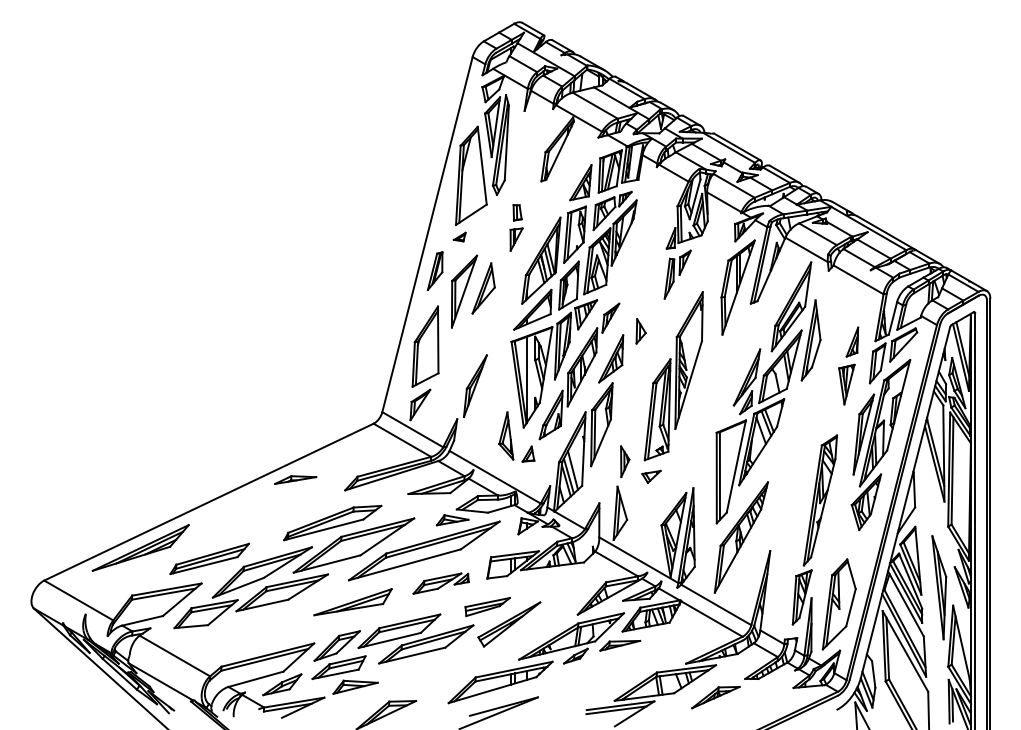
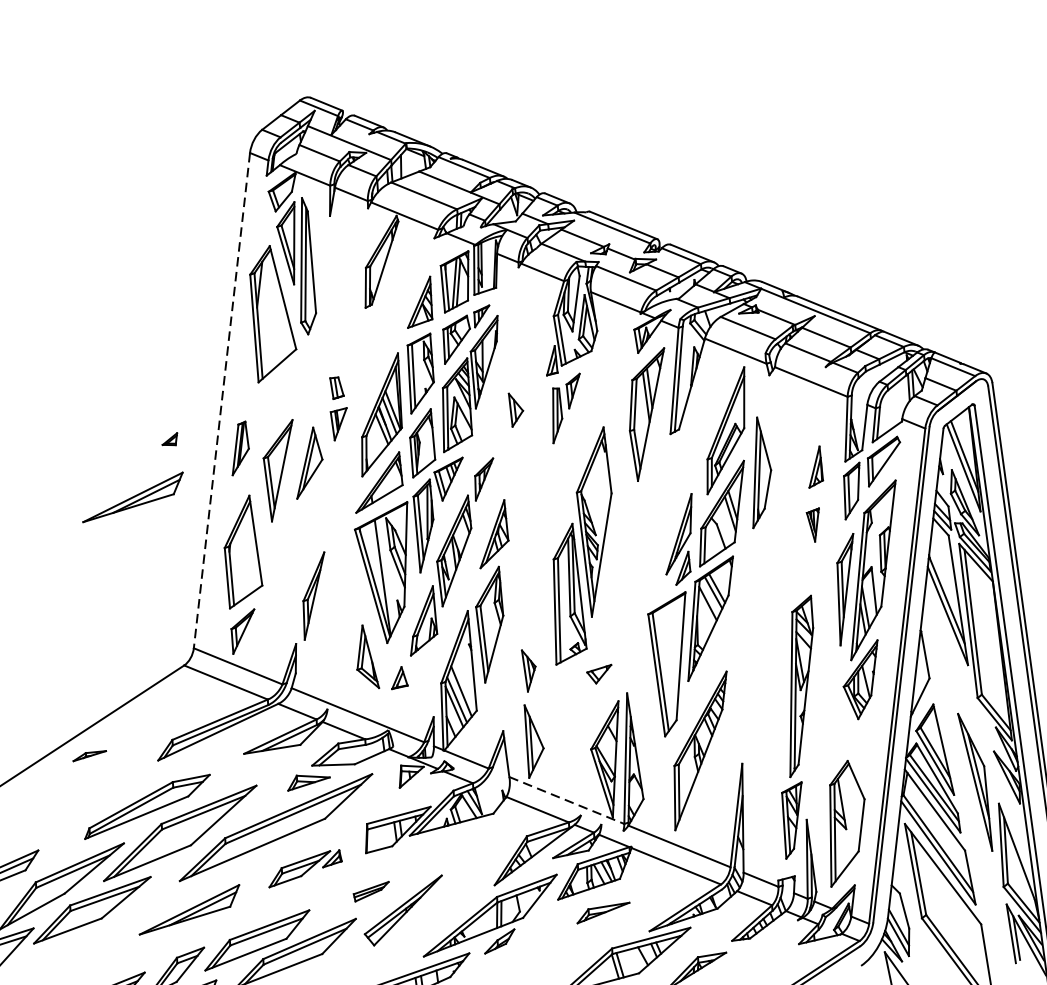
part: (516, 227) -> (338, 407), moved
line: (427, 235) -> (222, 401), solid -> dashed
part: (459, 236) -> (169, 439), moved
part: (352, 296) -> (132, 497), added
part: (640, 331) -> (515, 409), moved
part: (846, 384) -> (814, 525), size x0.6
part: (651, 476) -> (599, 674), moved
part: (295, 479) -> (89, 755), size x0.6
line: (638, 560) -> (566, 800), solid -> dashed
part: (487, 607) -> (371, 892), size x0.6
part: (620, 645) -> (603, 912), moved

